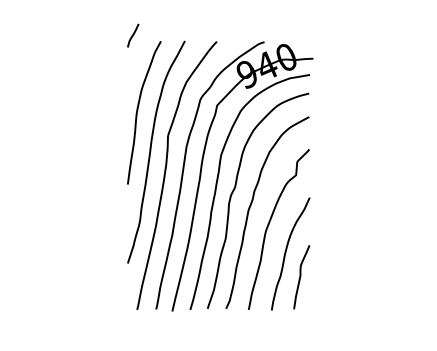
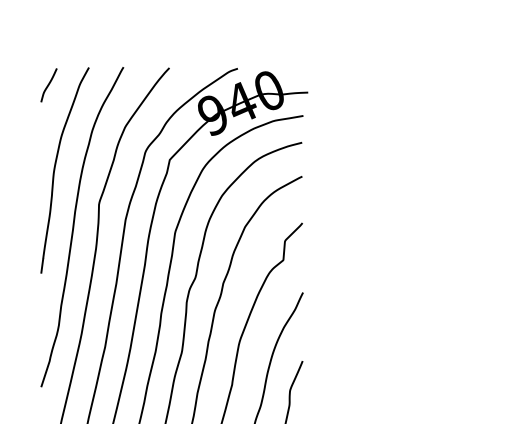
line: (133, 35) -> (49, 85), moved

